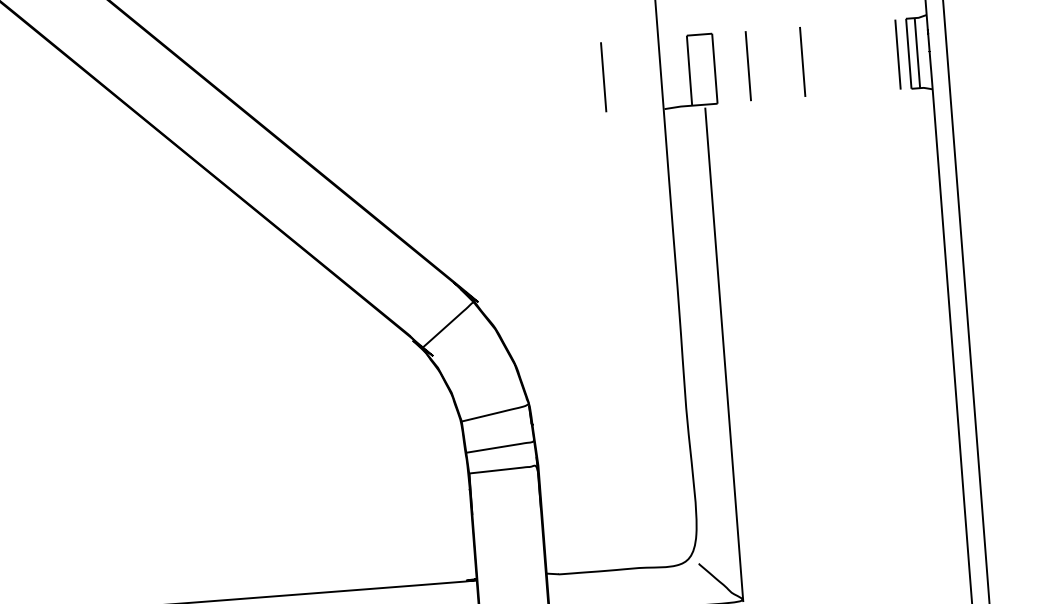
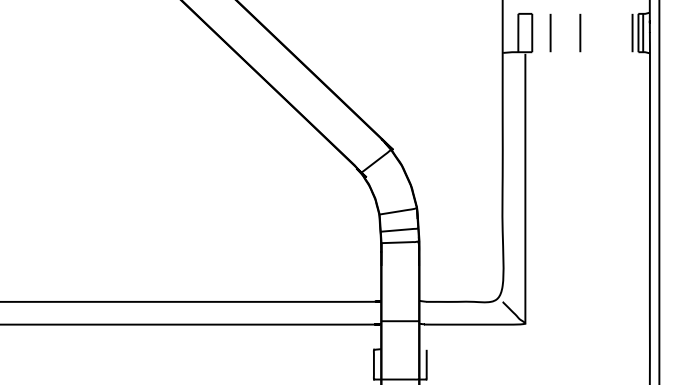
line: (603, 76) -> (471, 32), removed

